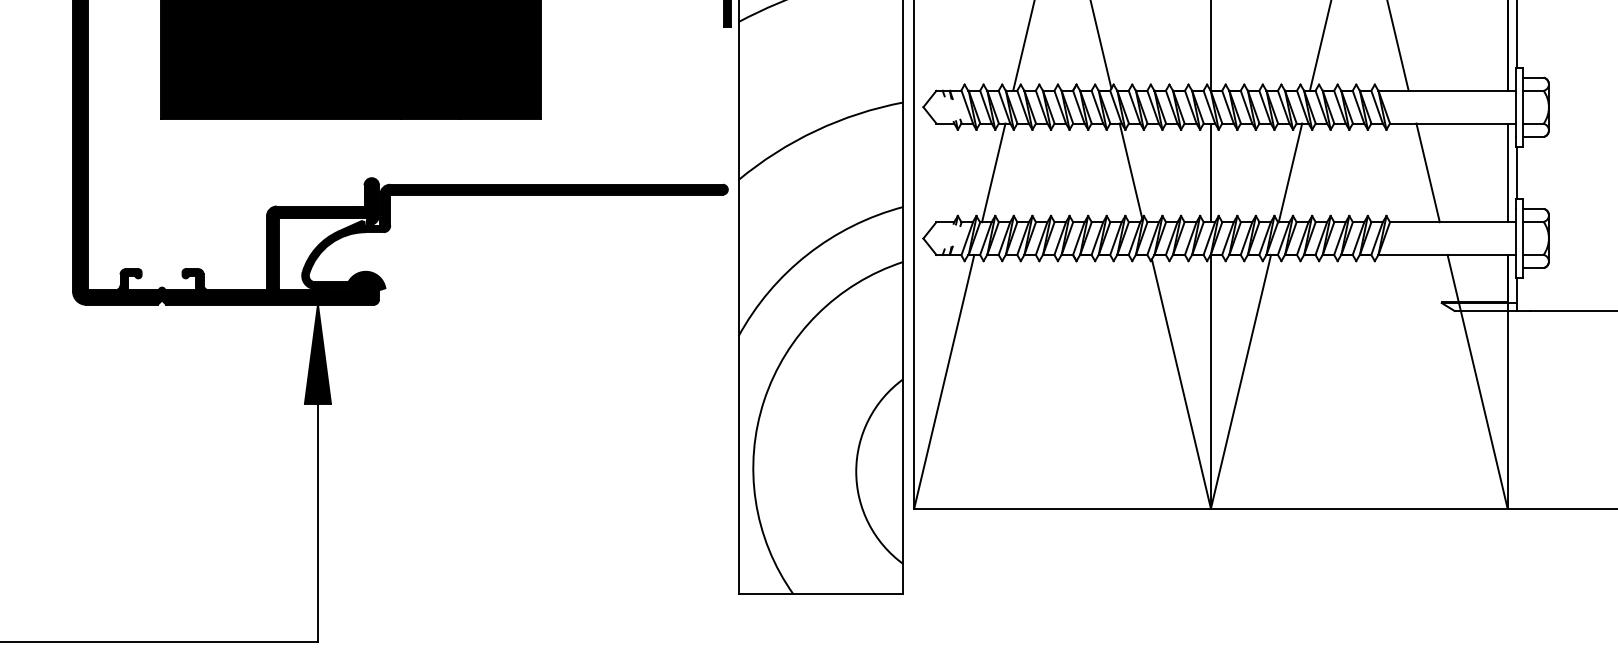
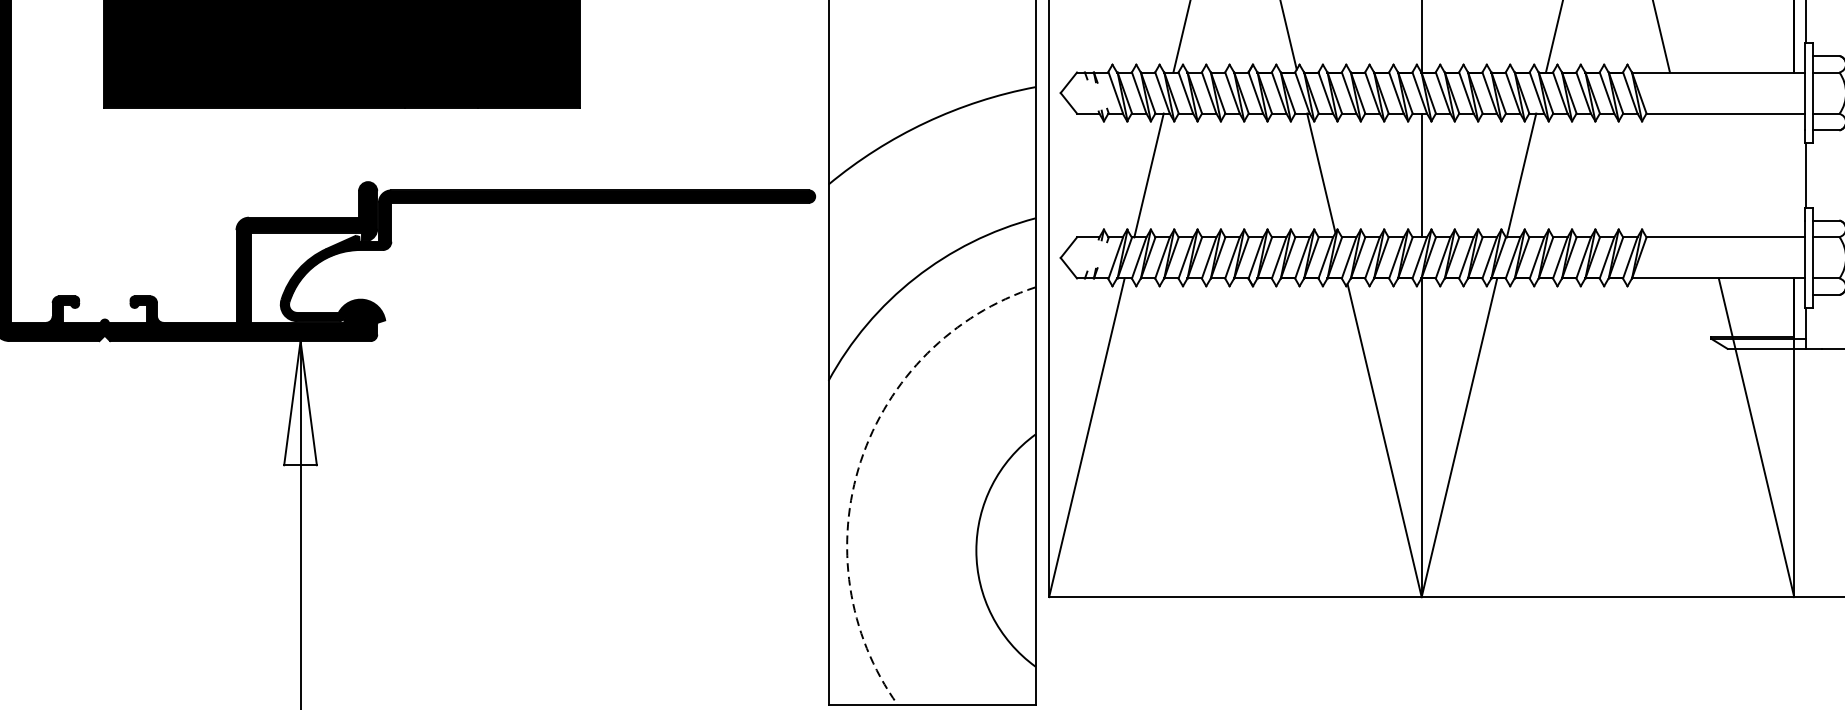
line: (1427, 172) -> (1693, 175), removed
line: (1507, 172) -> (1794, 175), removed
fill: (317, 353) -> (299, 402), removed
arc: (764, 400) -> (861, 461), solid -> dashed

